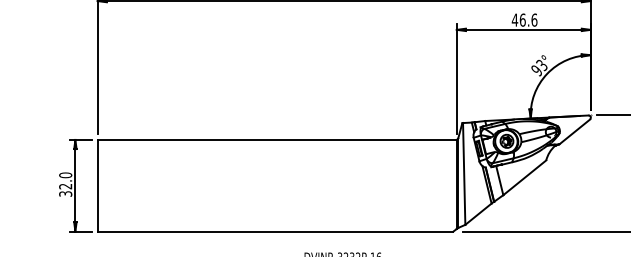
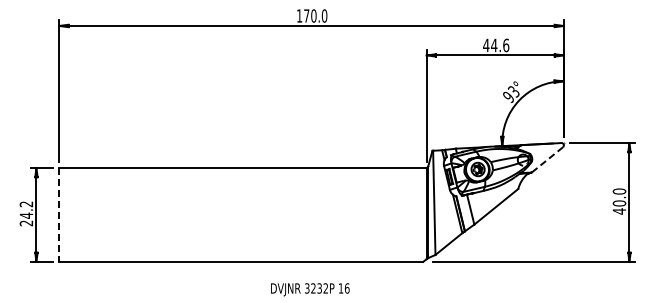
text: (523, 20) -> (494, 45), 46.6 -> 44.6
line: (574, 131) -> (547, 159), solid -> dashed
text: (65, 184) -> (26, 213), 32.0 -> 24.2
line: (97, 185) -> (59, 214), solid -> dashed

